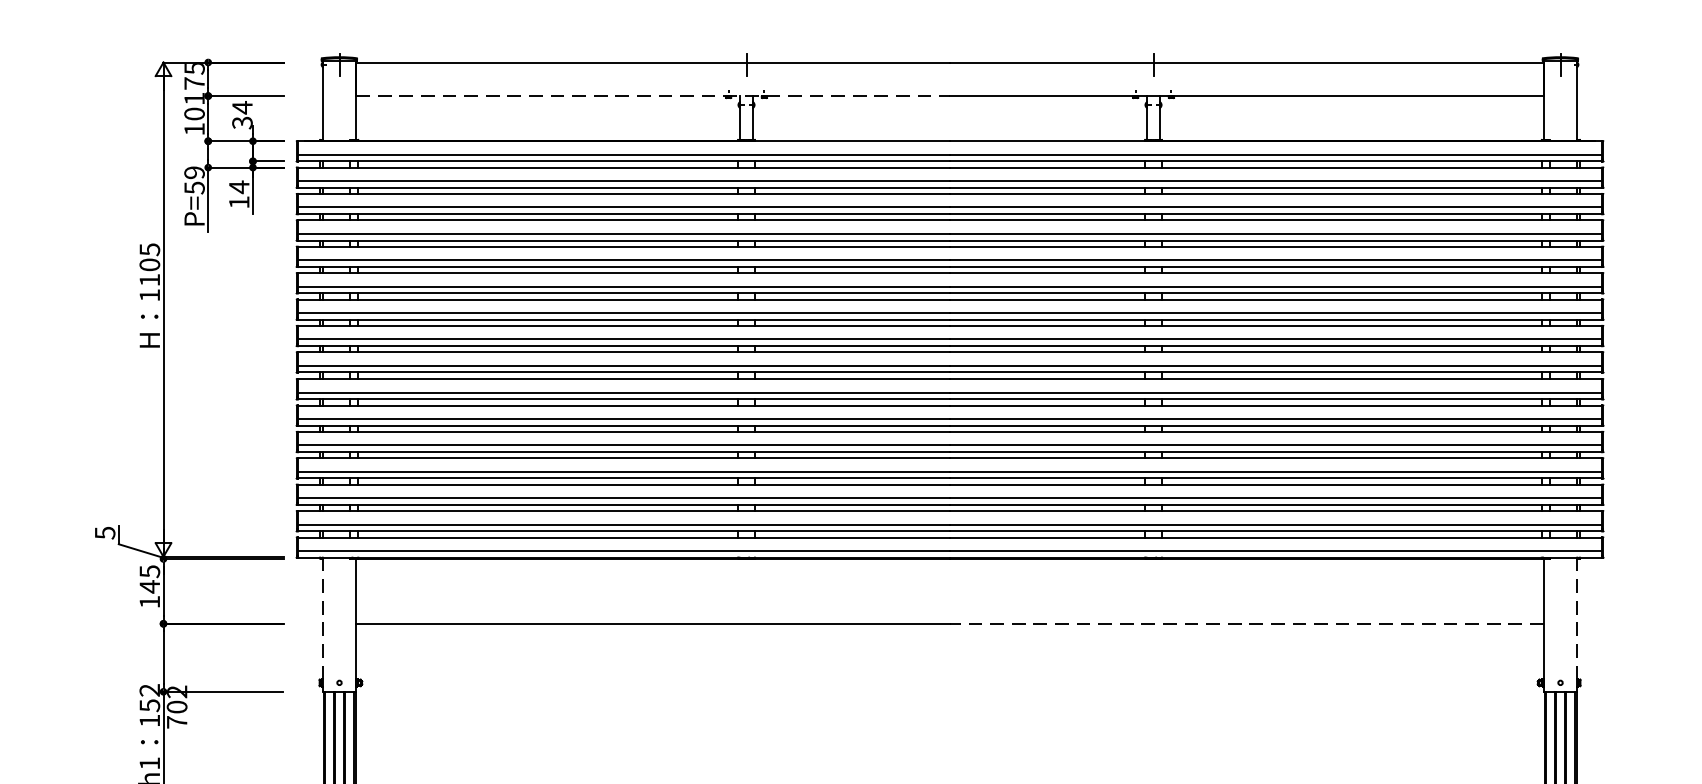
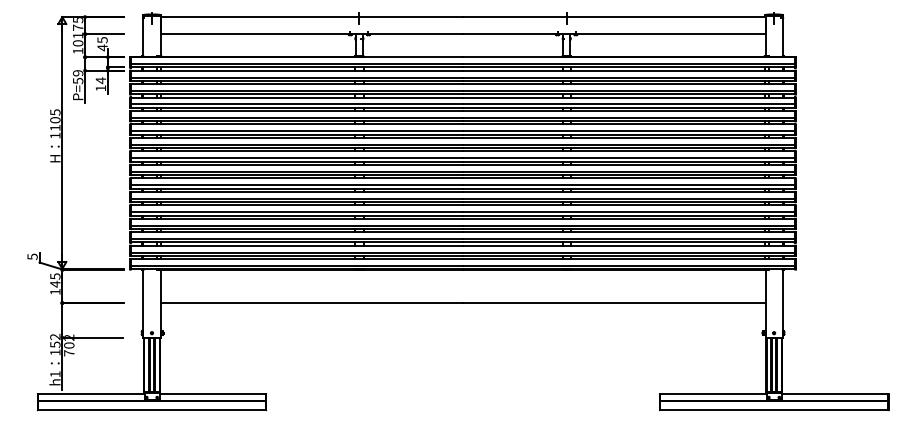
line: (654, 96) -> (312, 34), dashed -> solid
text: (242, 114) -> (102, 43), 34 -> 45
line: (1245, 624) -> (613, 303), dashed -> solid
line: (322, 626) -> (143, 304), dashed -> solid
line: (1576, 626) -> (782, 304), dashed -> solid

